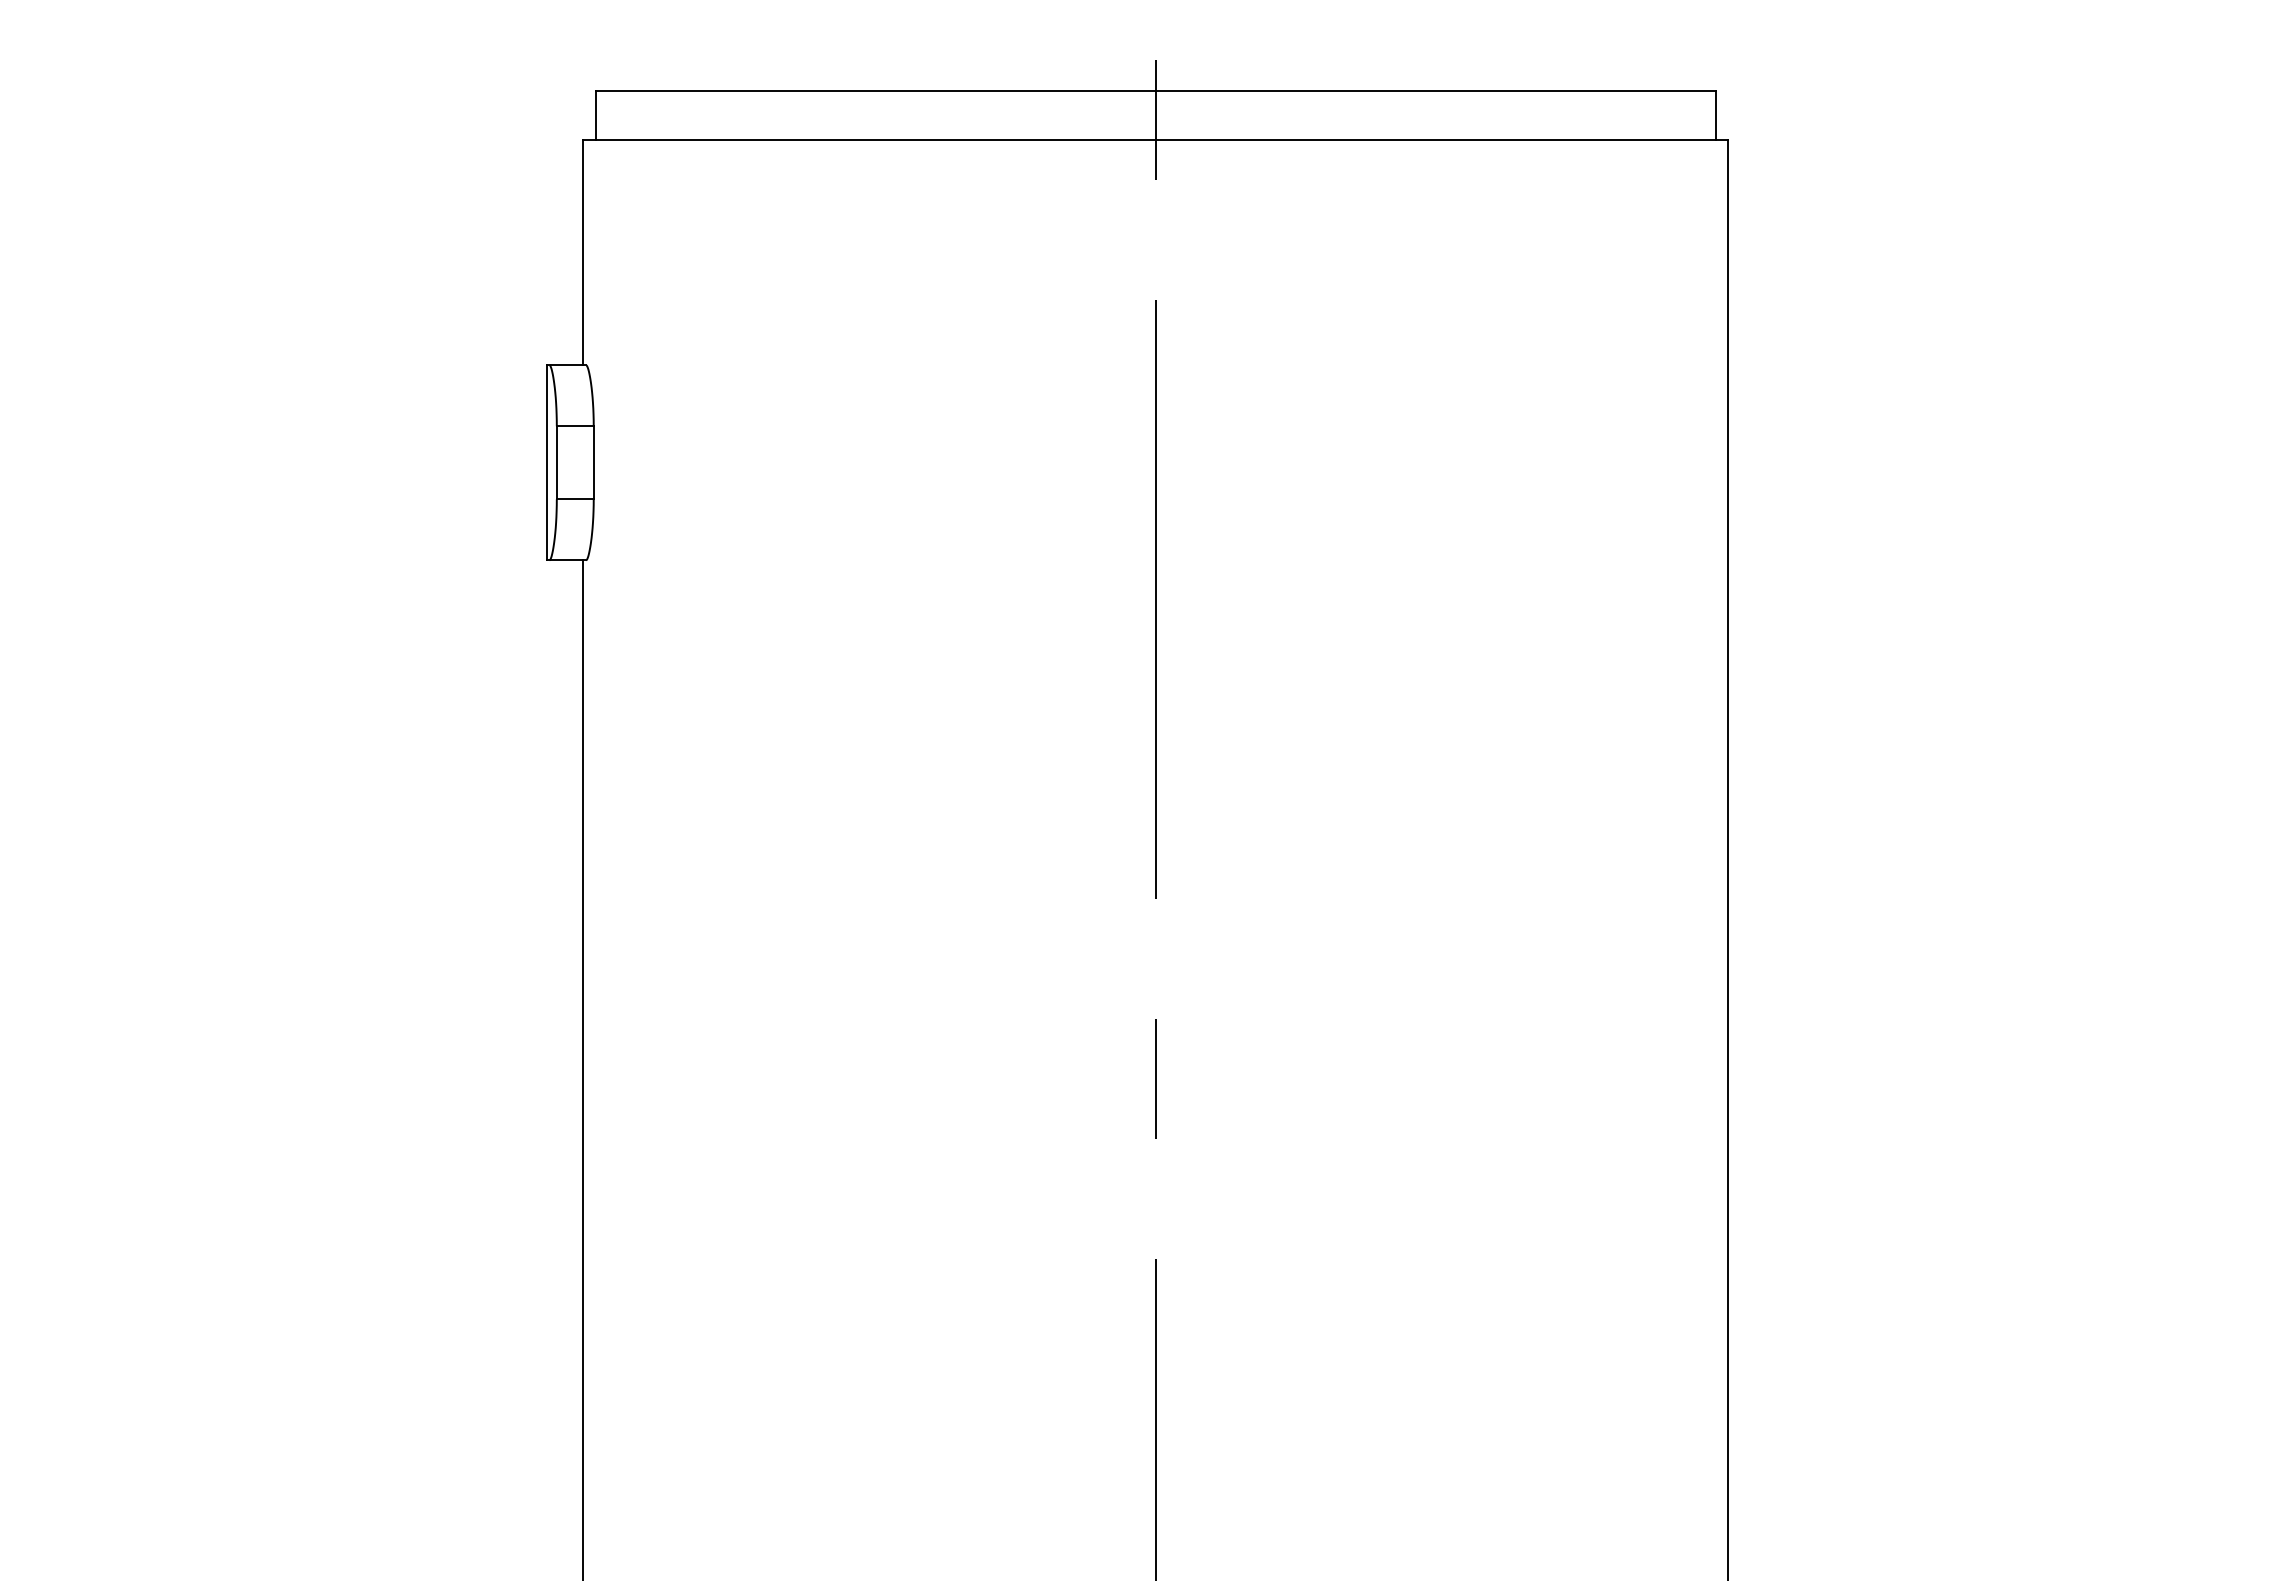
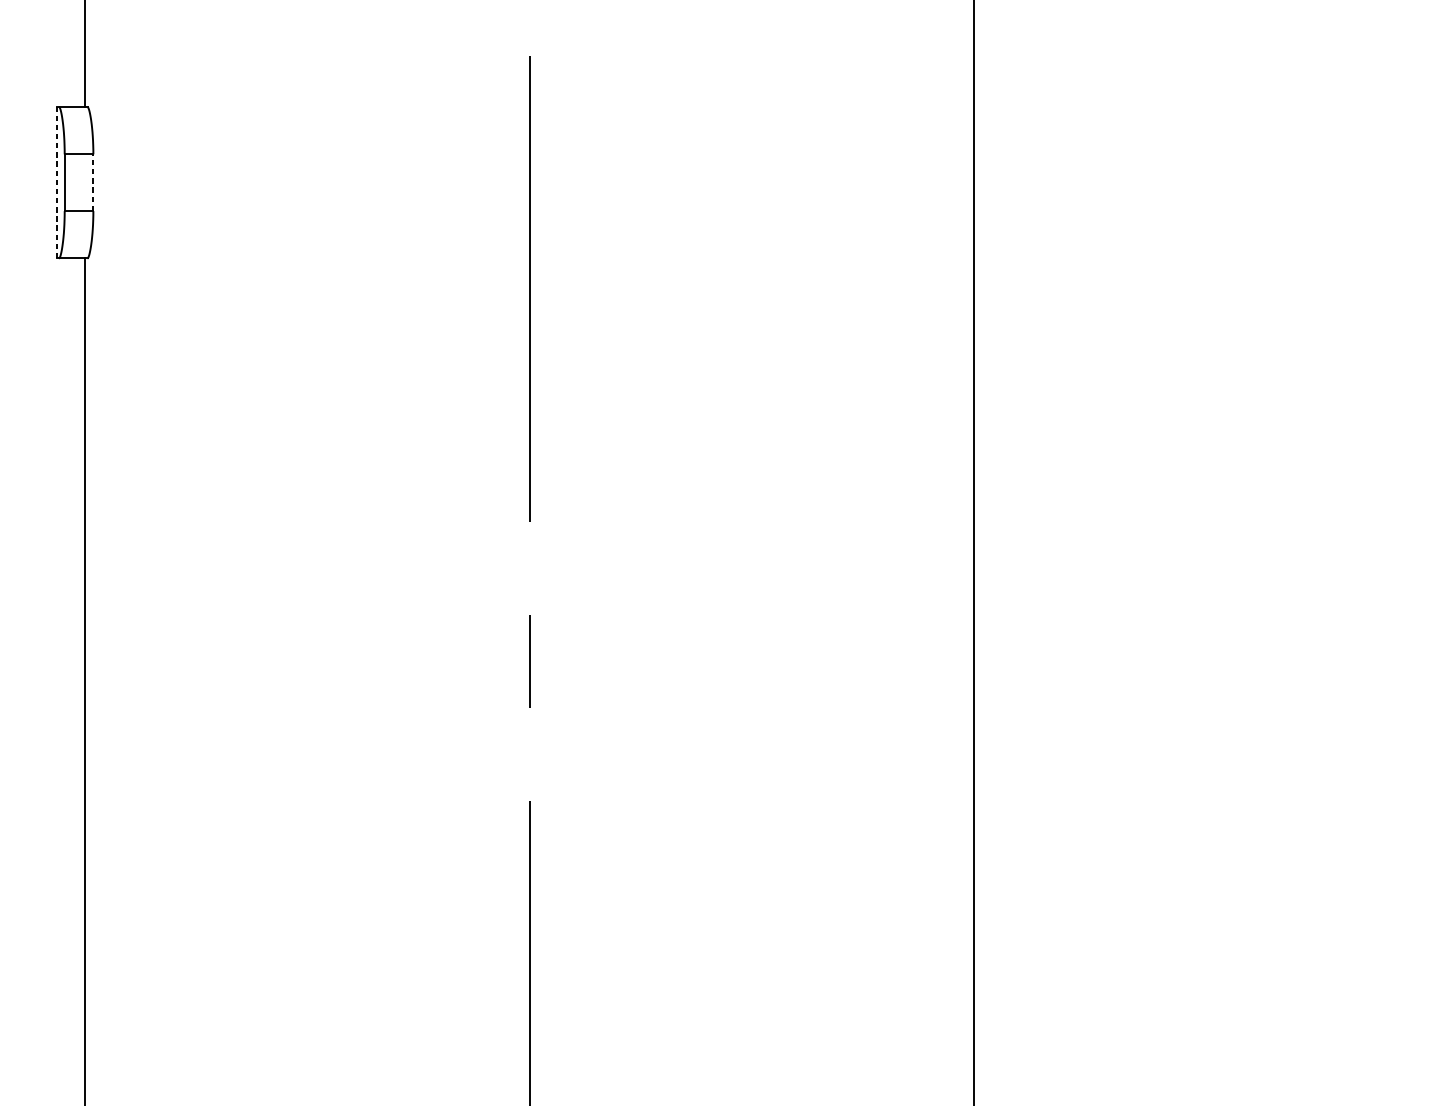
line: (546, 462) -> (56, 182), solid -> dashed
line: (593, 462) -> (93, 182), solid -> dashed

